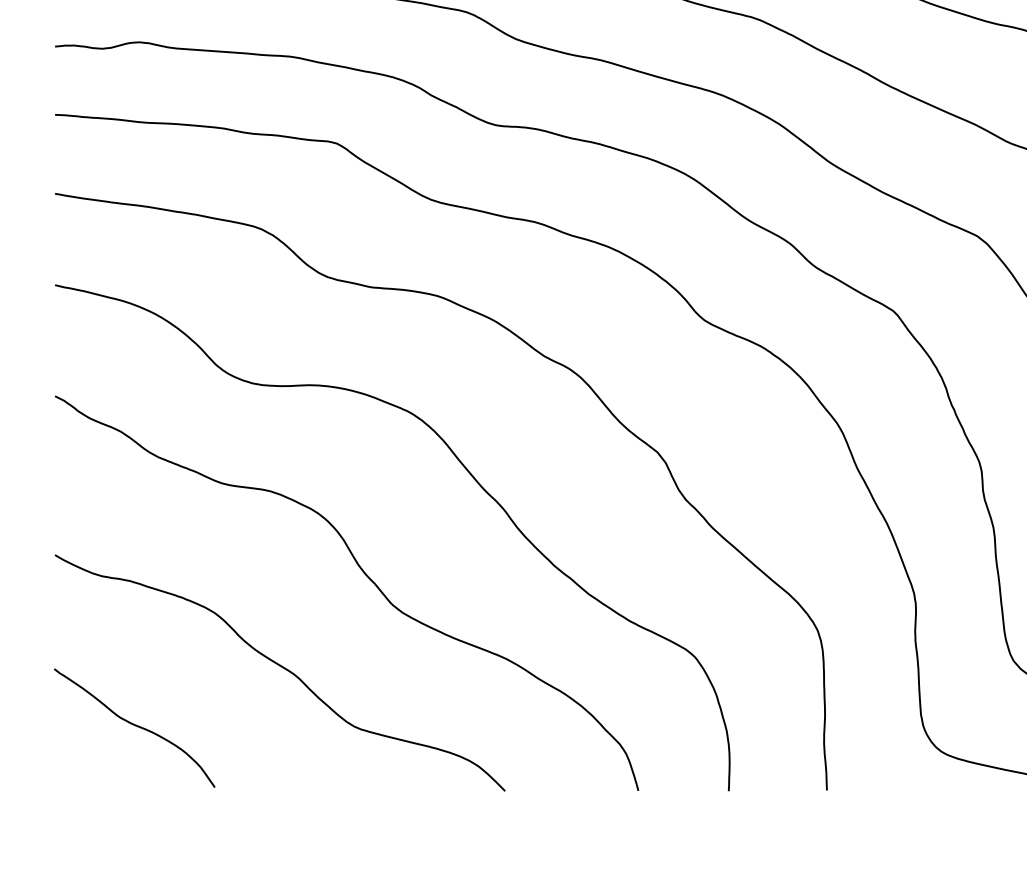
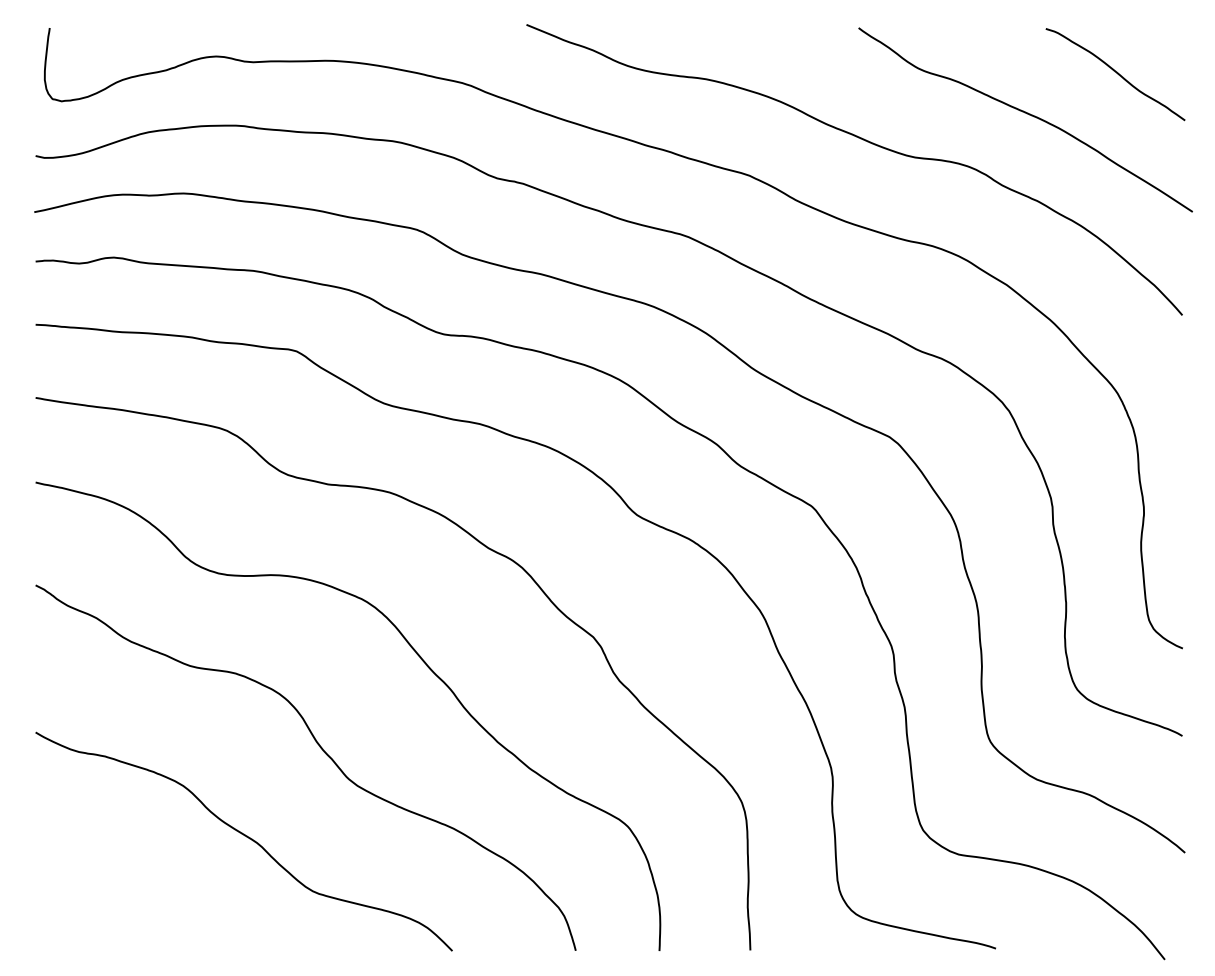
curve: (135, 726) -> (110, 891), removed

